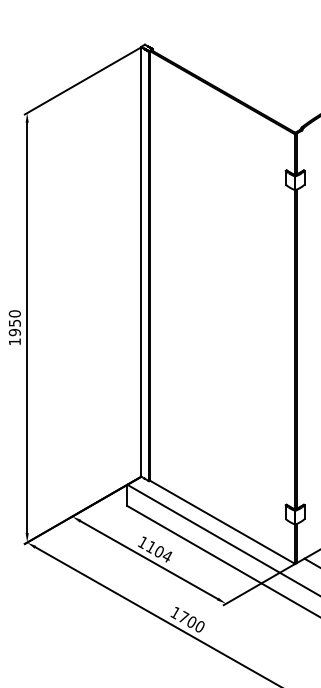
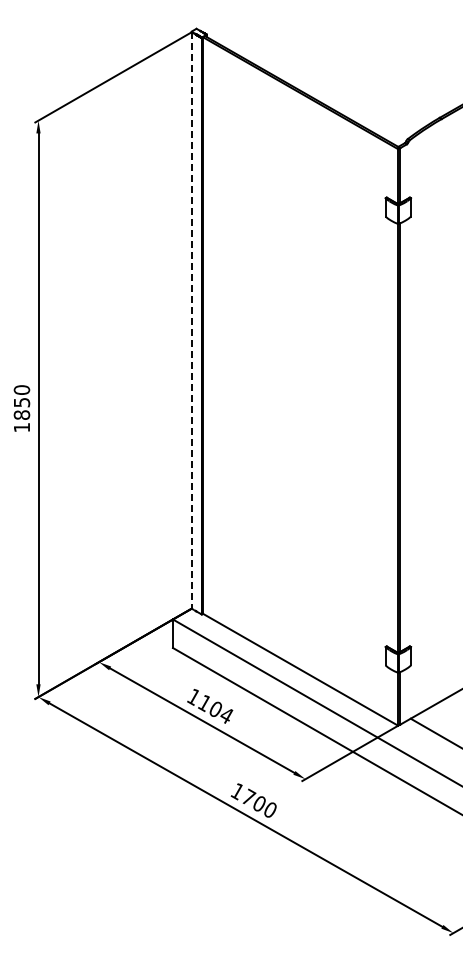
line: (141, 262) -> (191, 320), solid -> dashed
text: (15, 332) -> (22, 415), 1950 -> 1850

